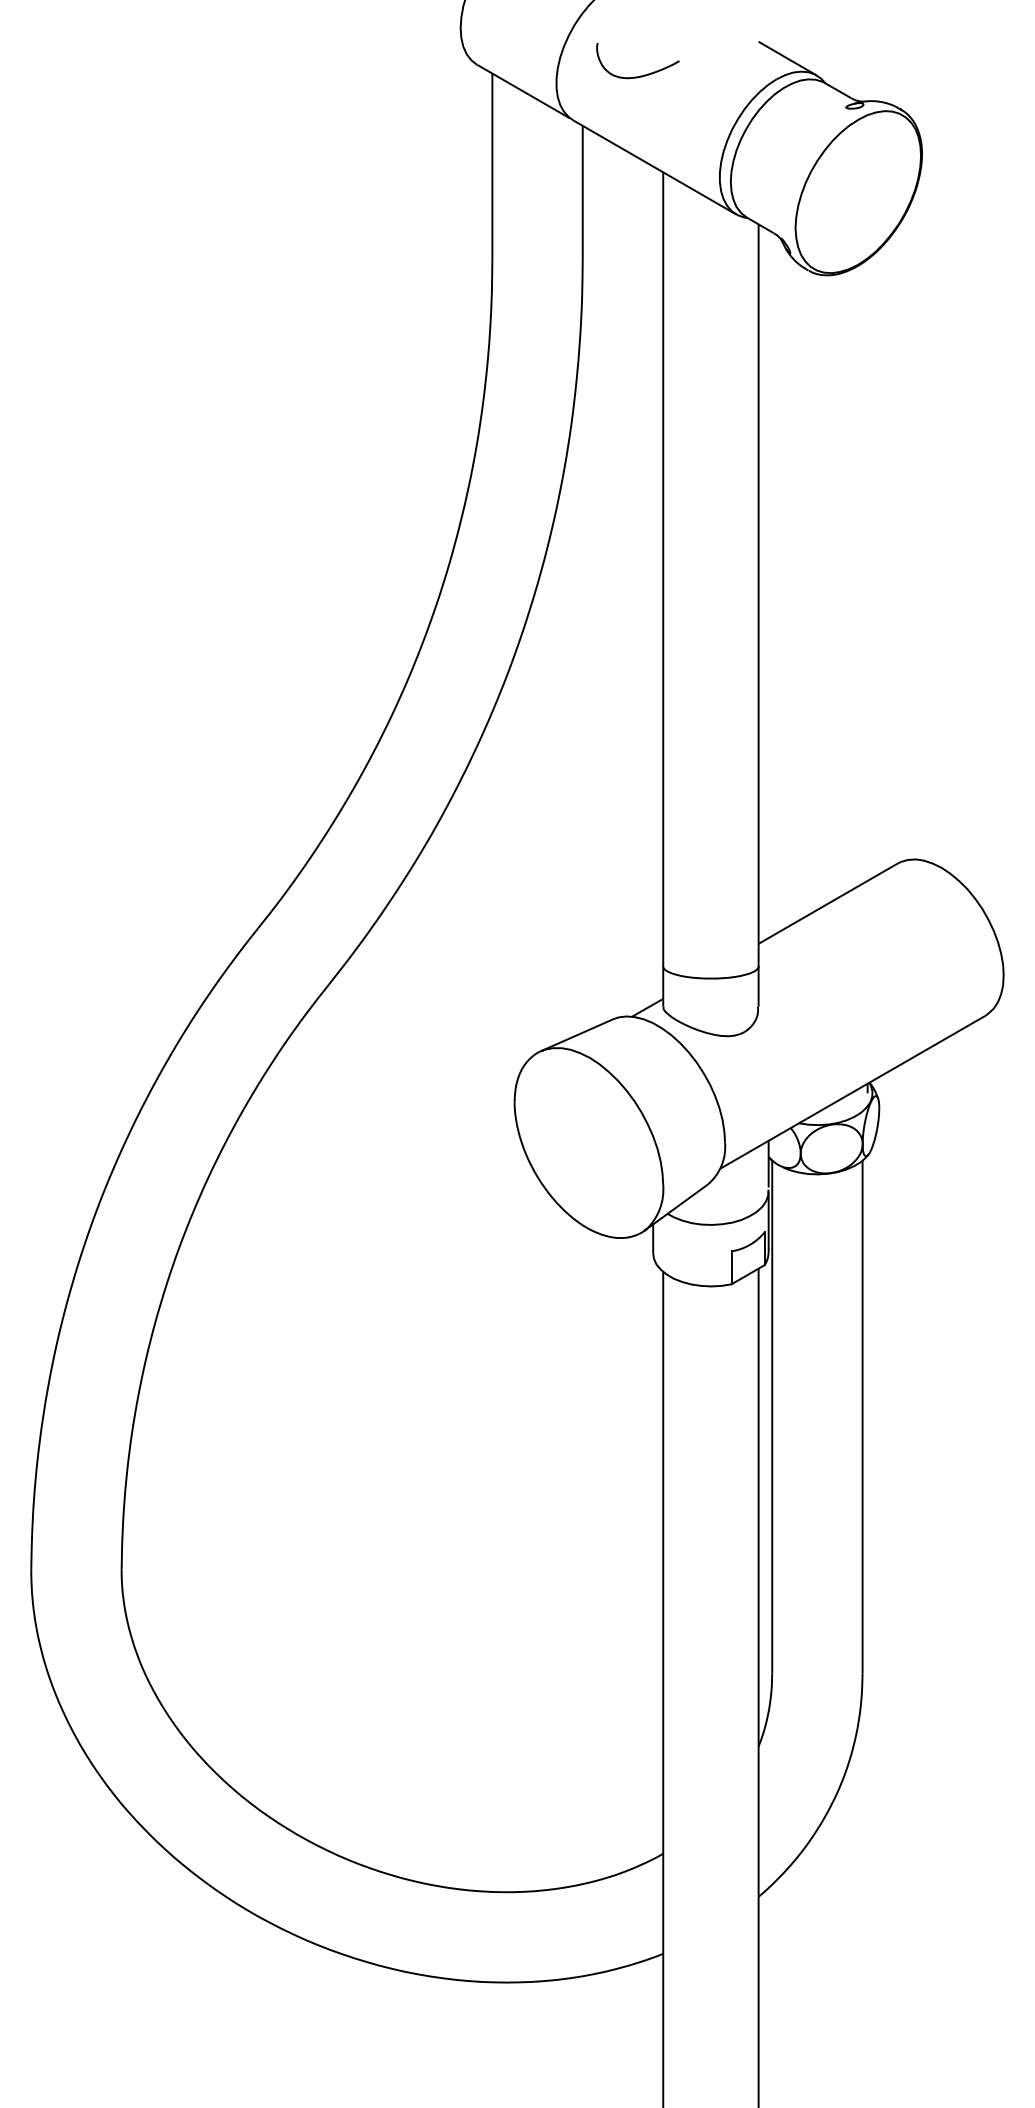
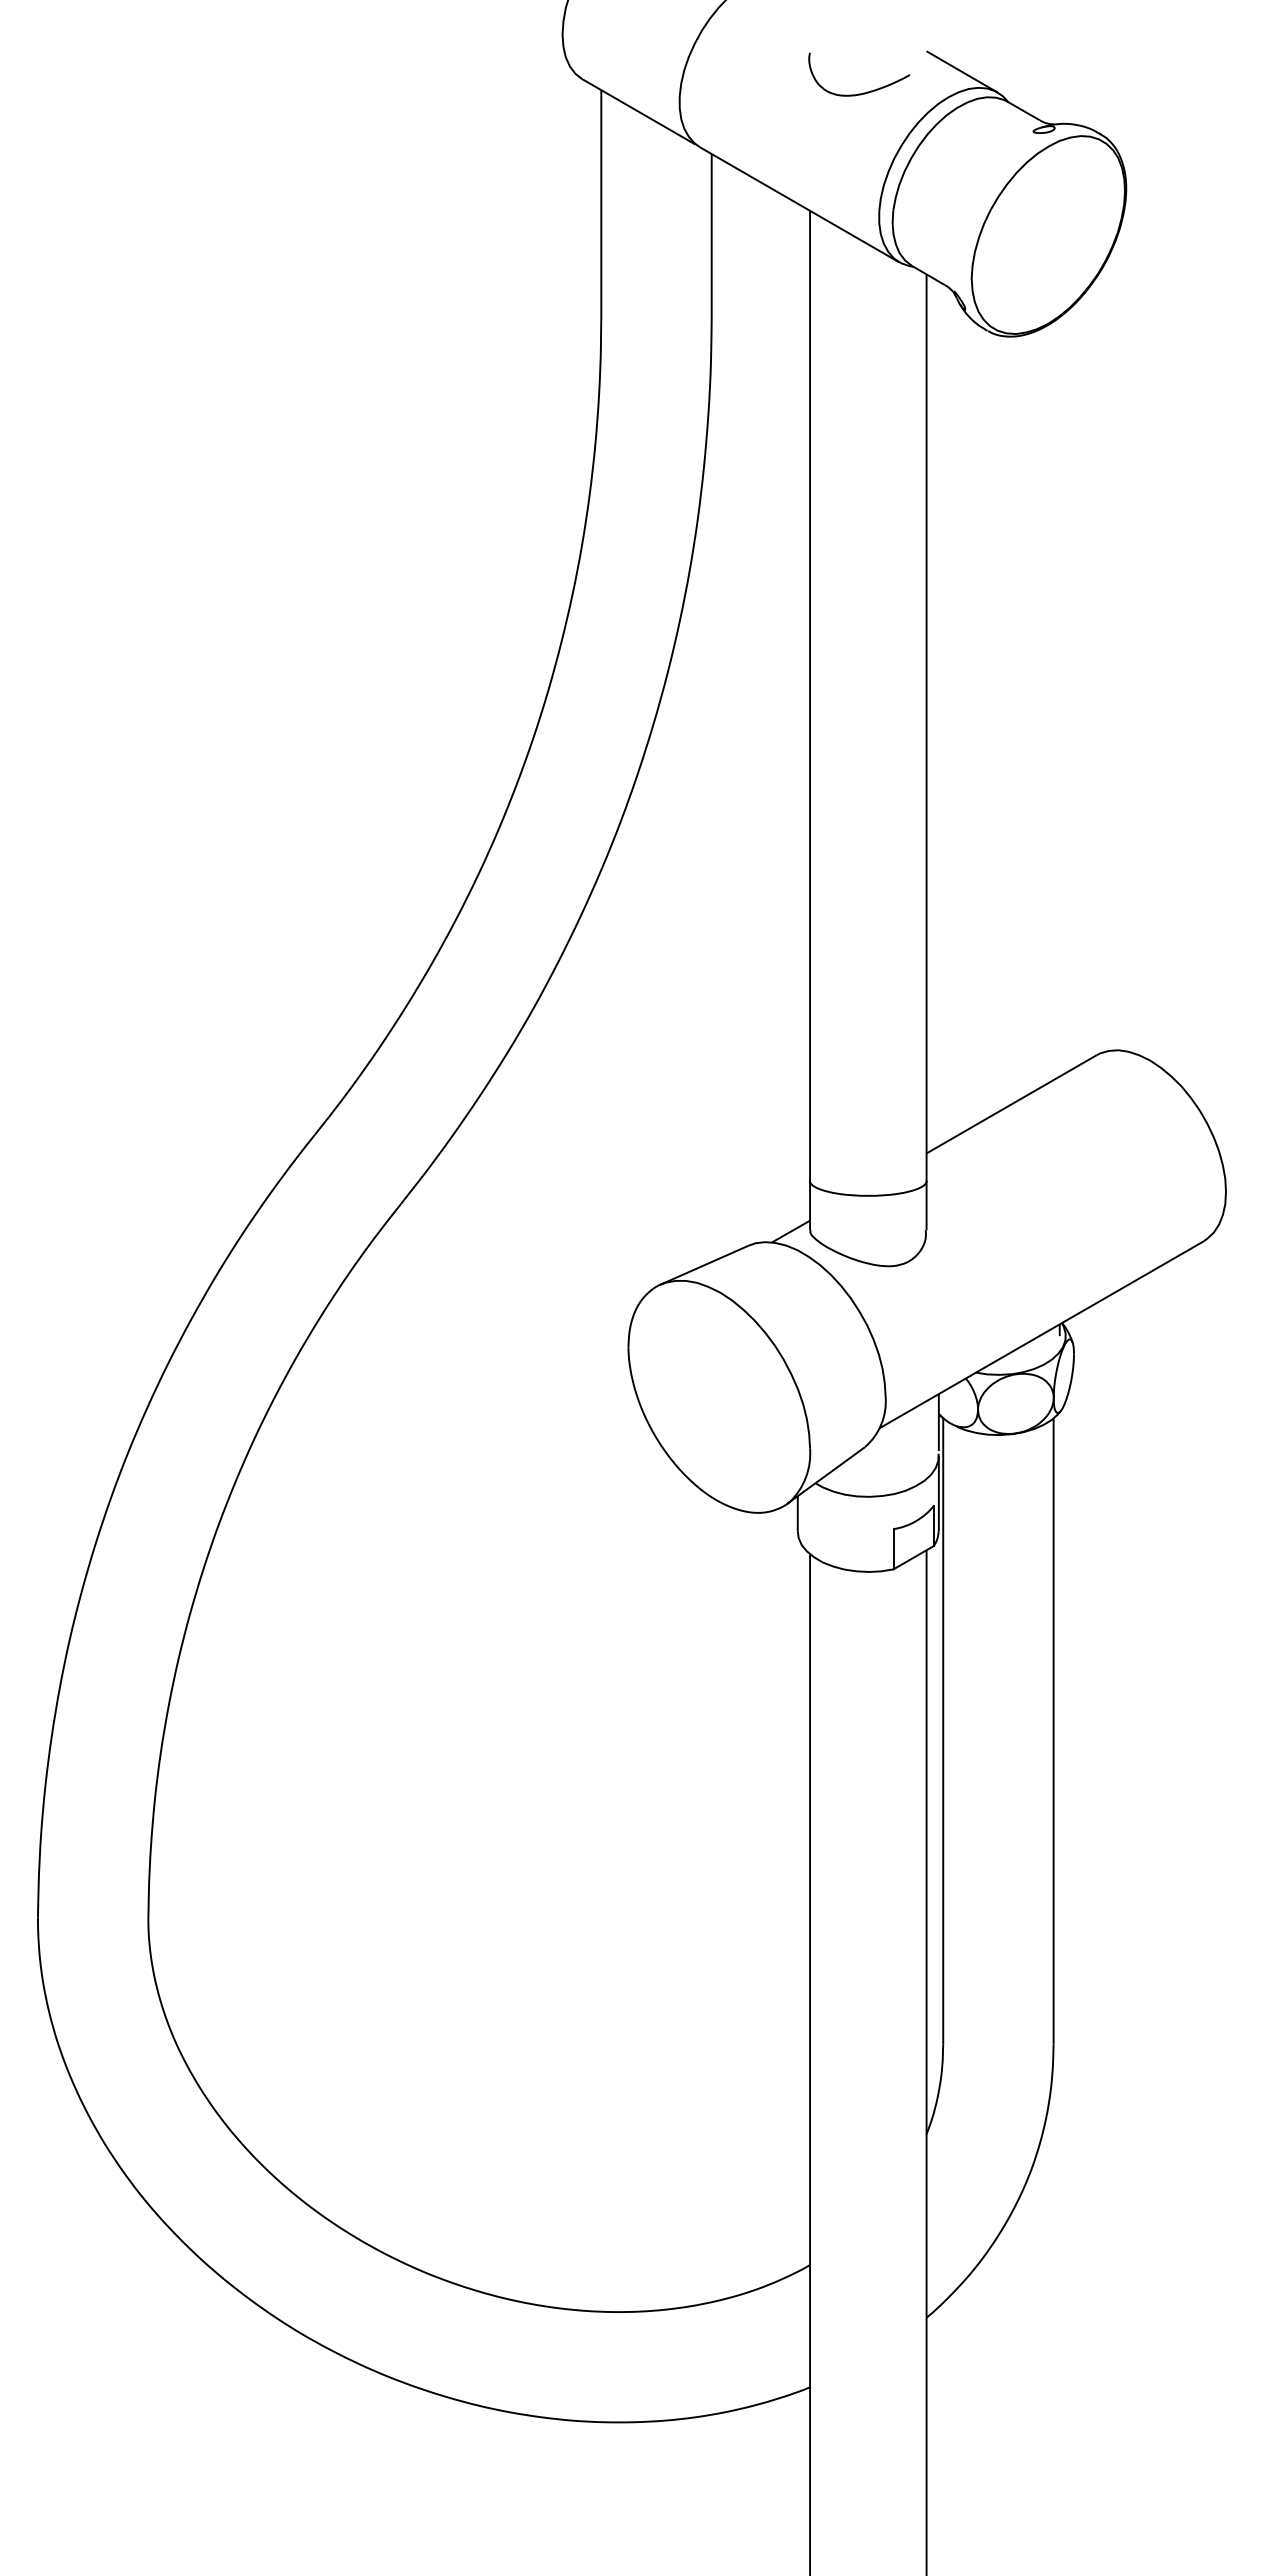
curve: (641, 75) -> (863, 92), moved

